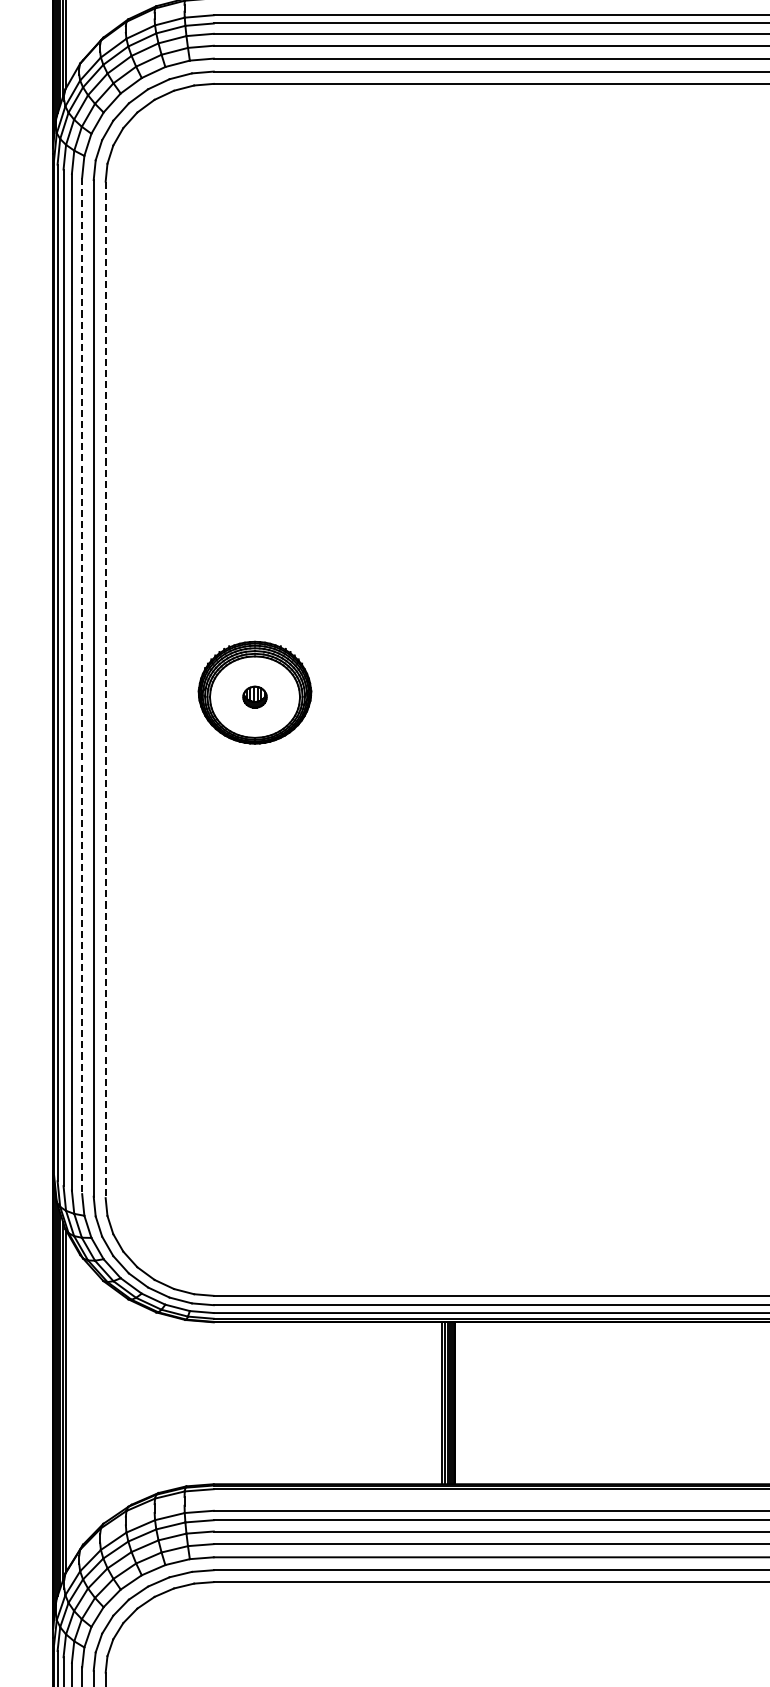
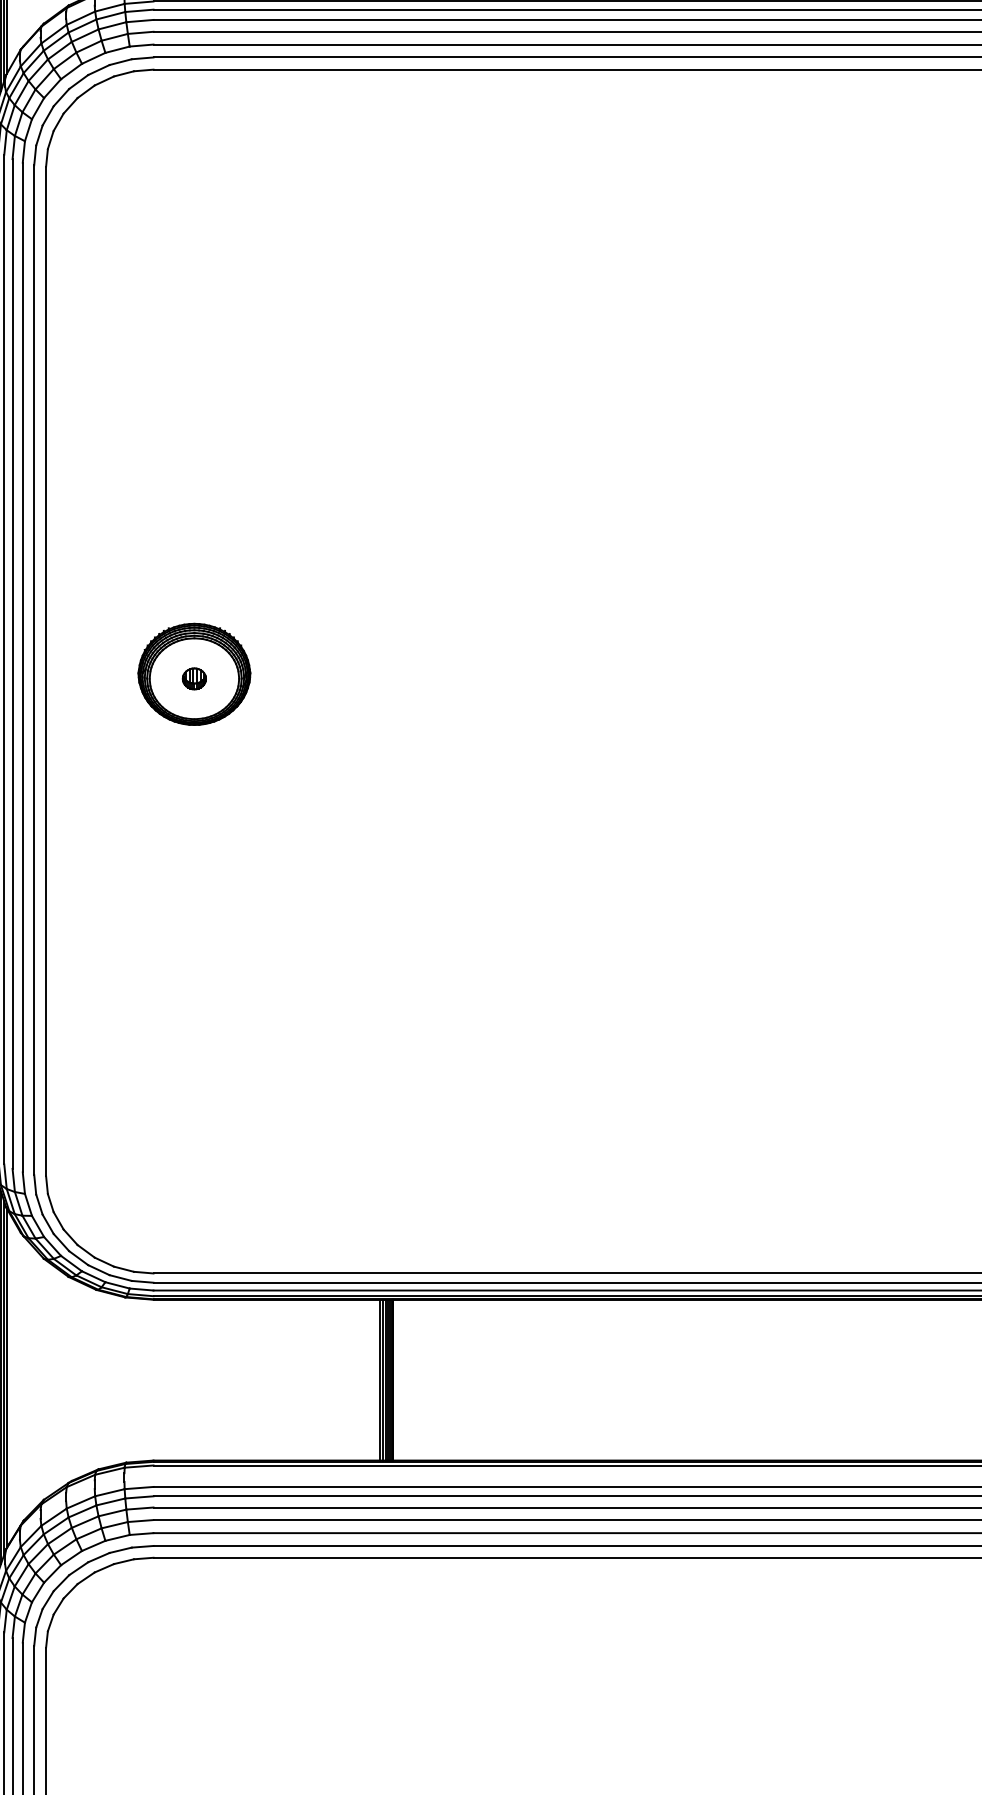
line: (81, 685) -> (22, 667), dashed -> solid
line: (106, 689) -> (46, 671), dashed -> solid

